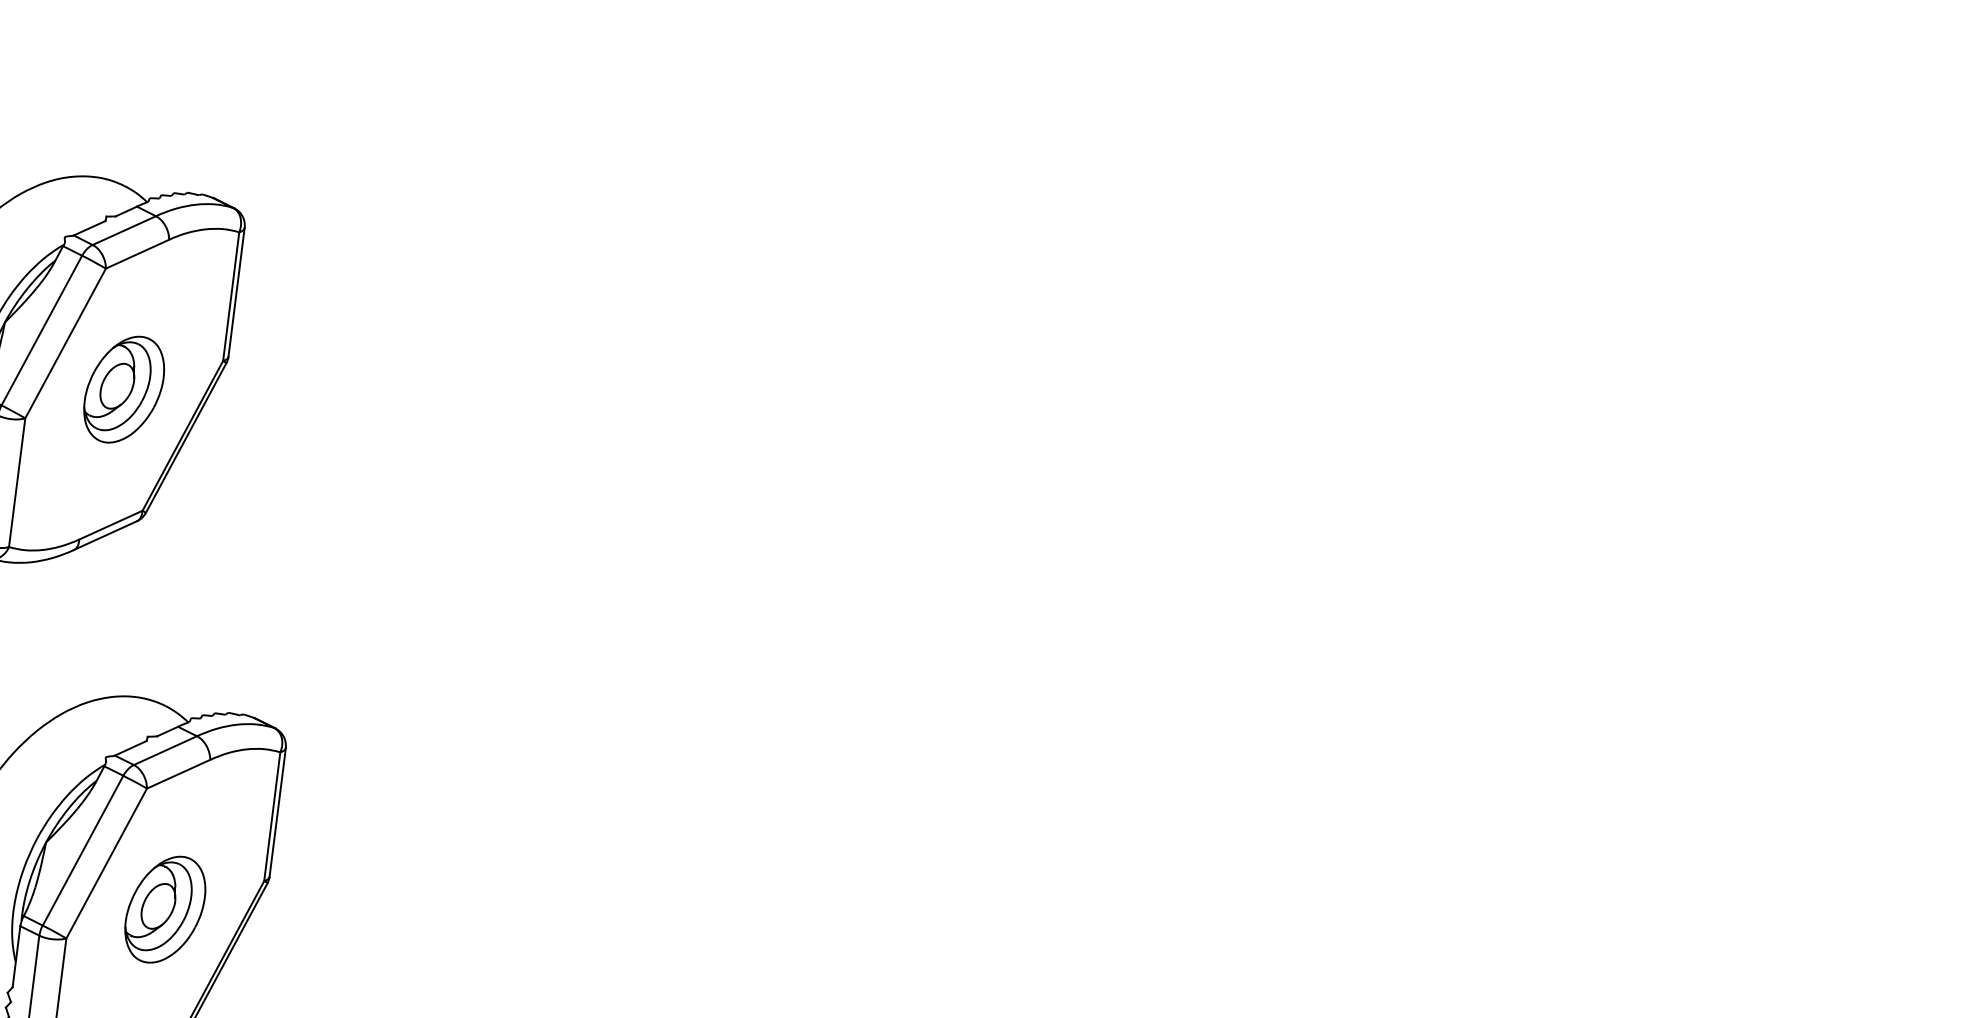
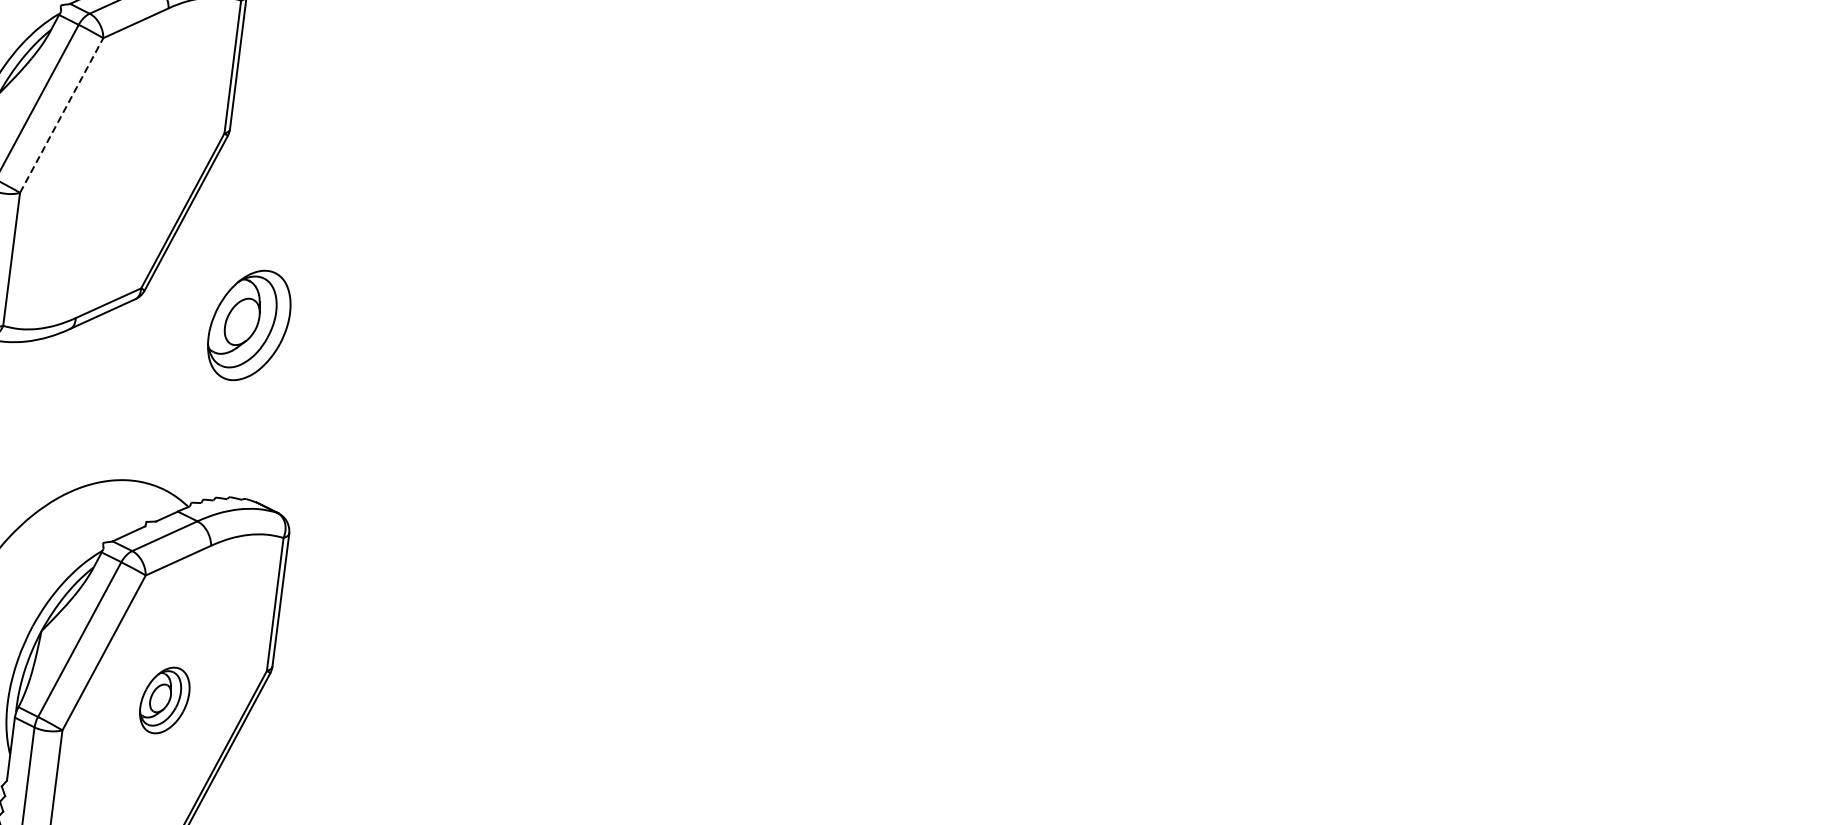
line: (65, 343) -> (61, 115), solid -> dashed
part: (123, 389) -> (248, 325), moved
part: (165, 909) -> (164, 700), size x0.6

